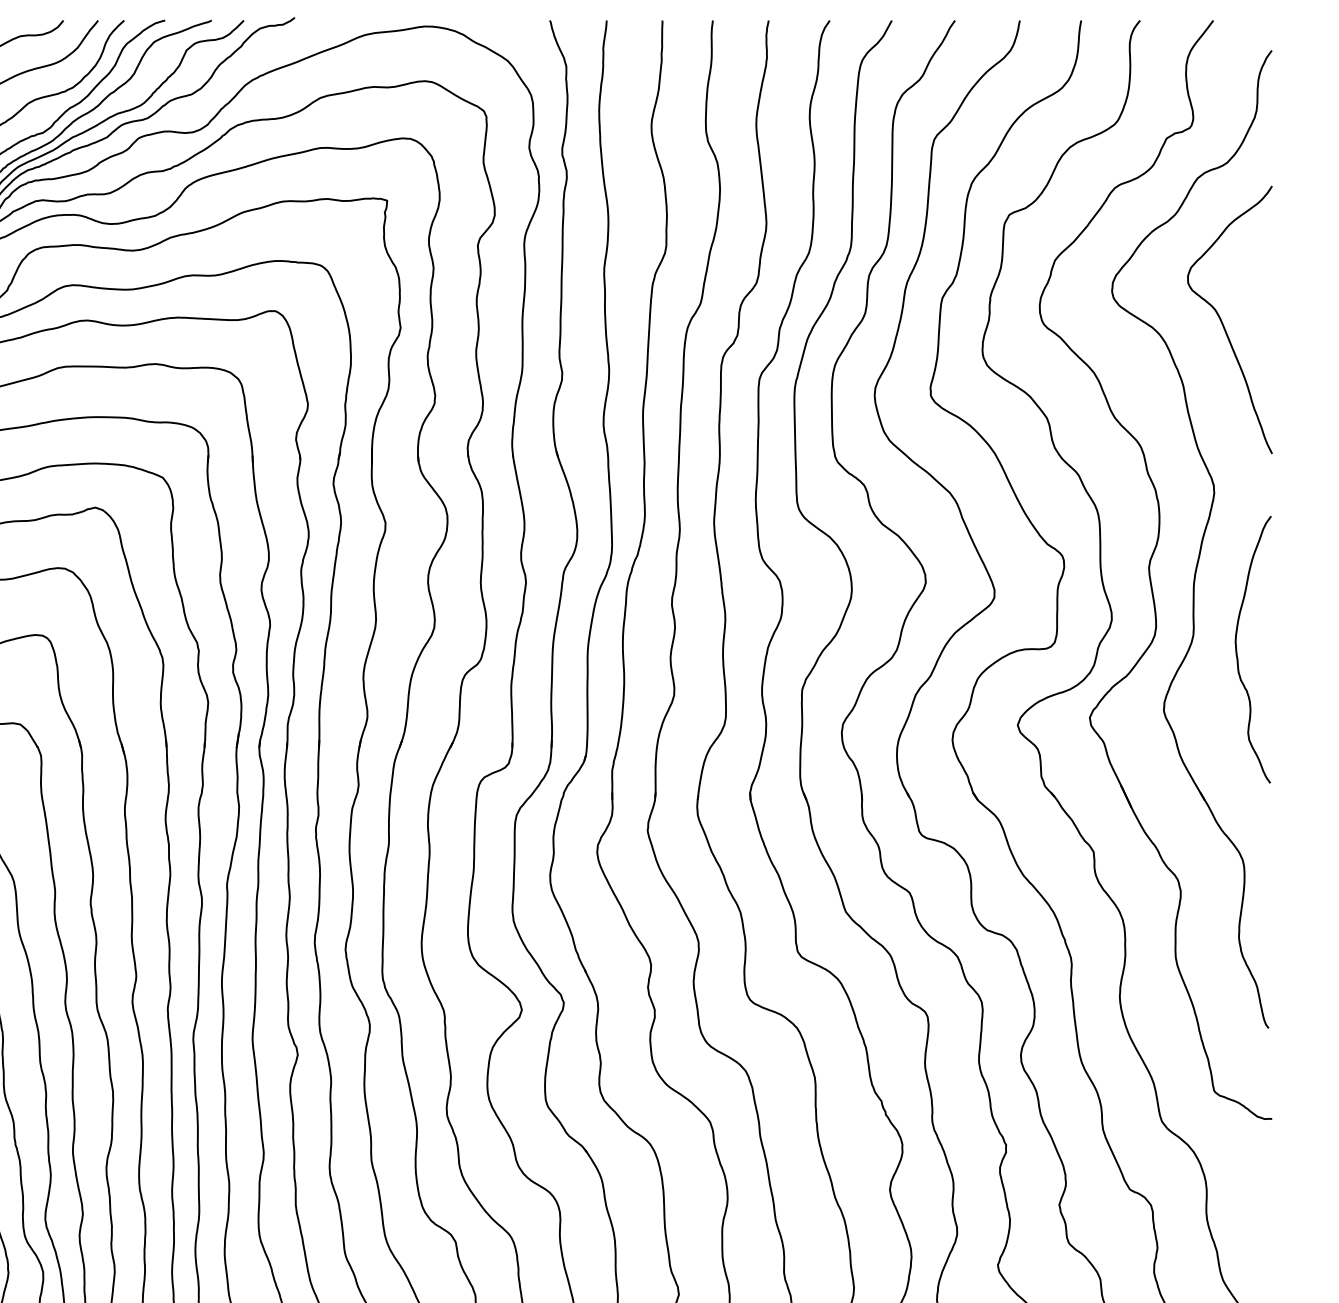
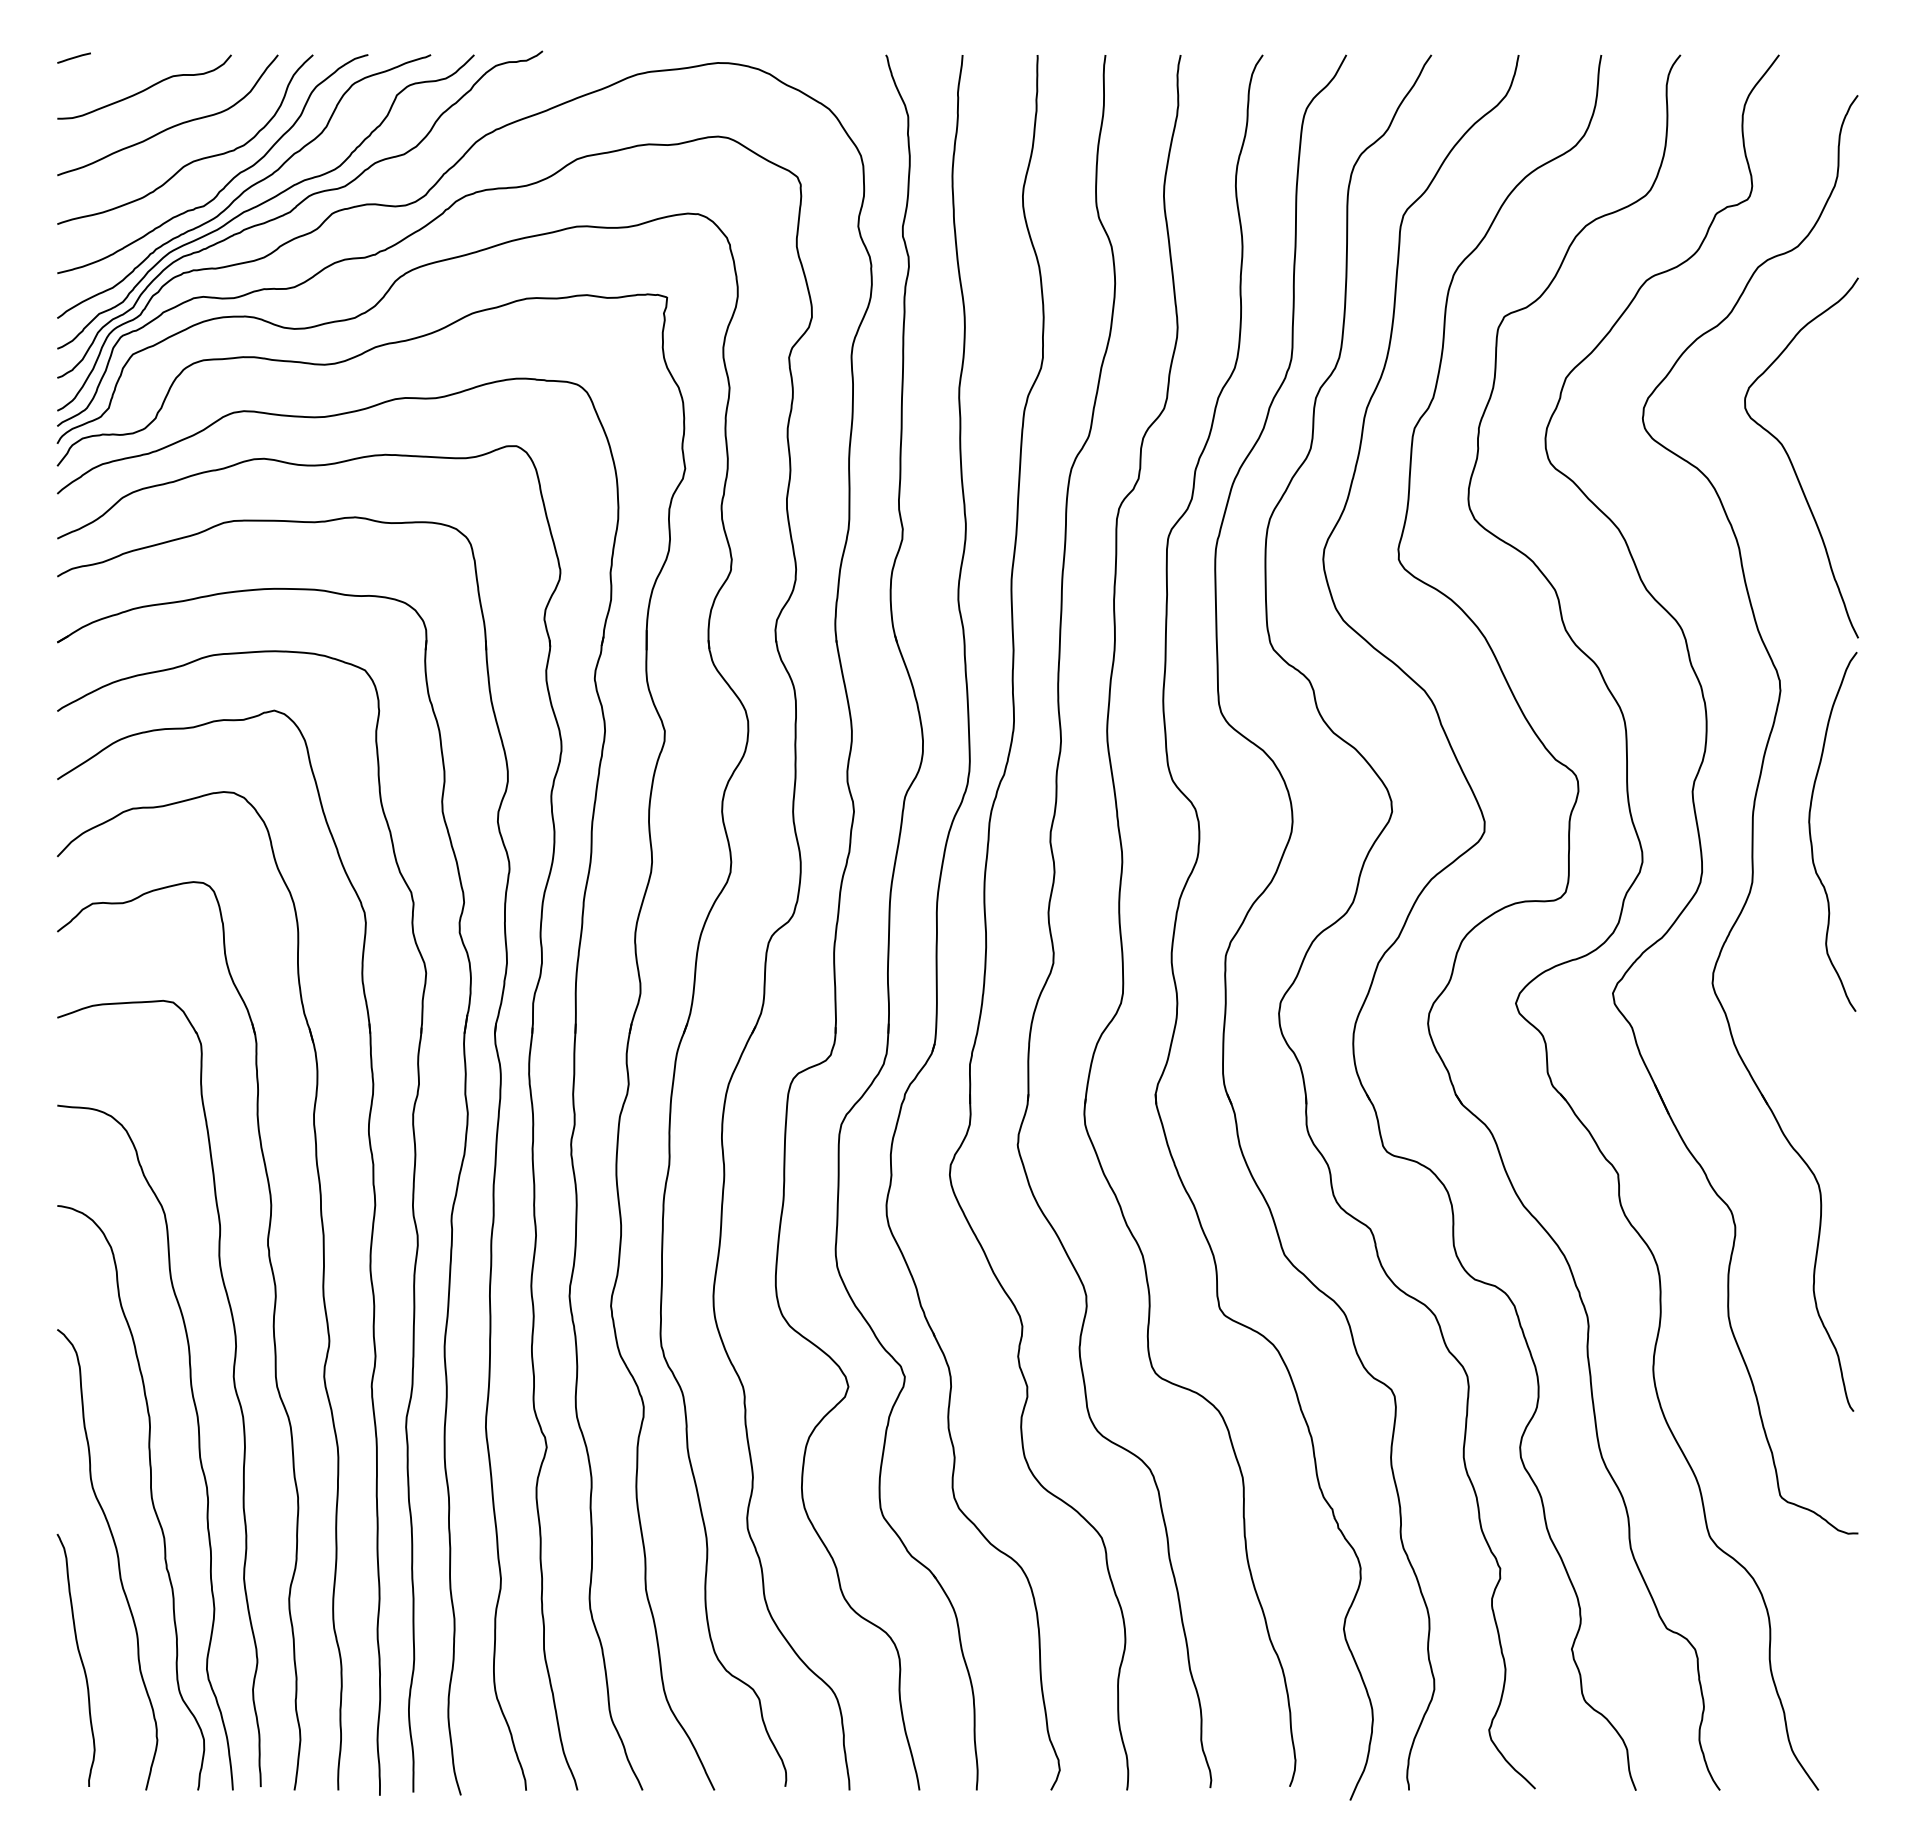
curve: (1237, 652) -> (1811, 835), moved

